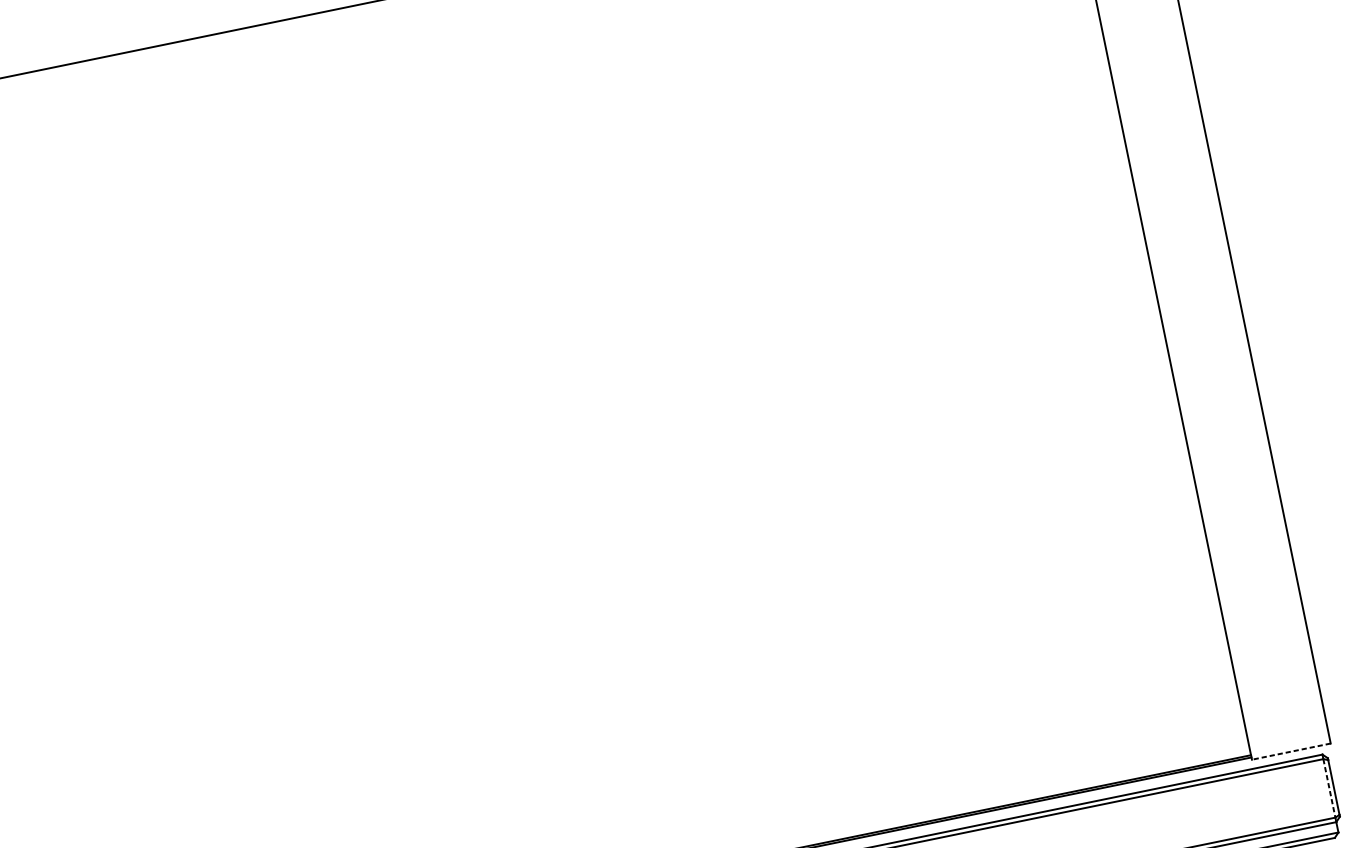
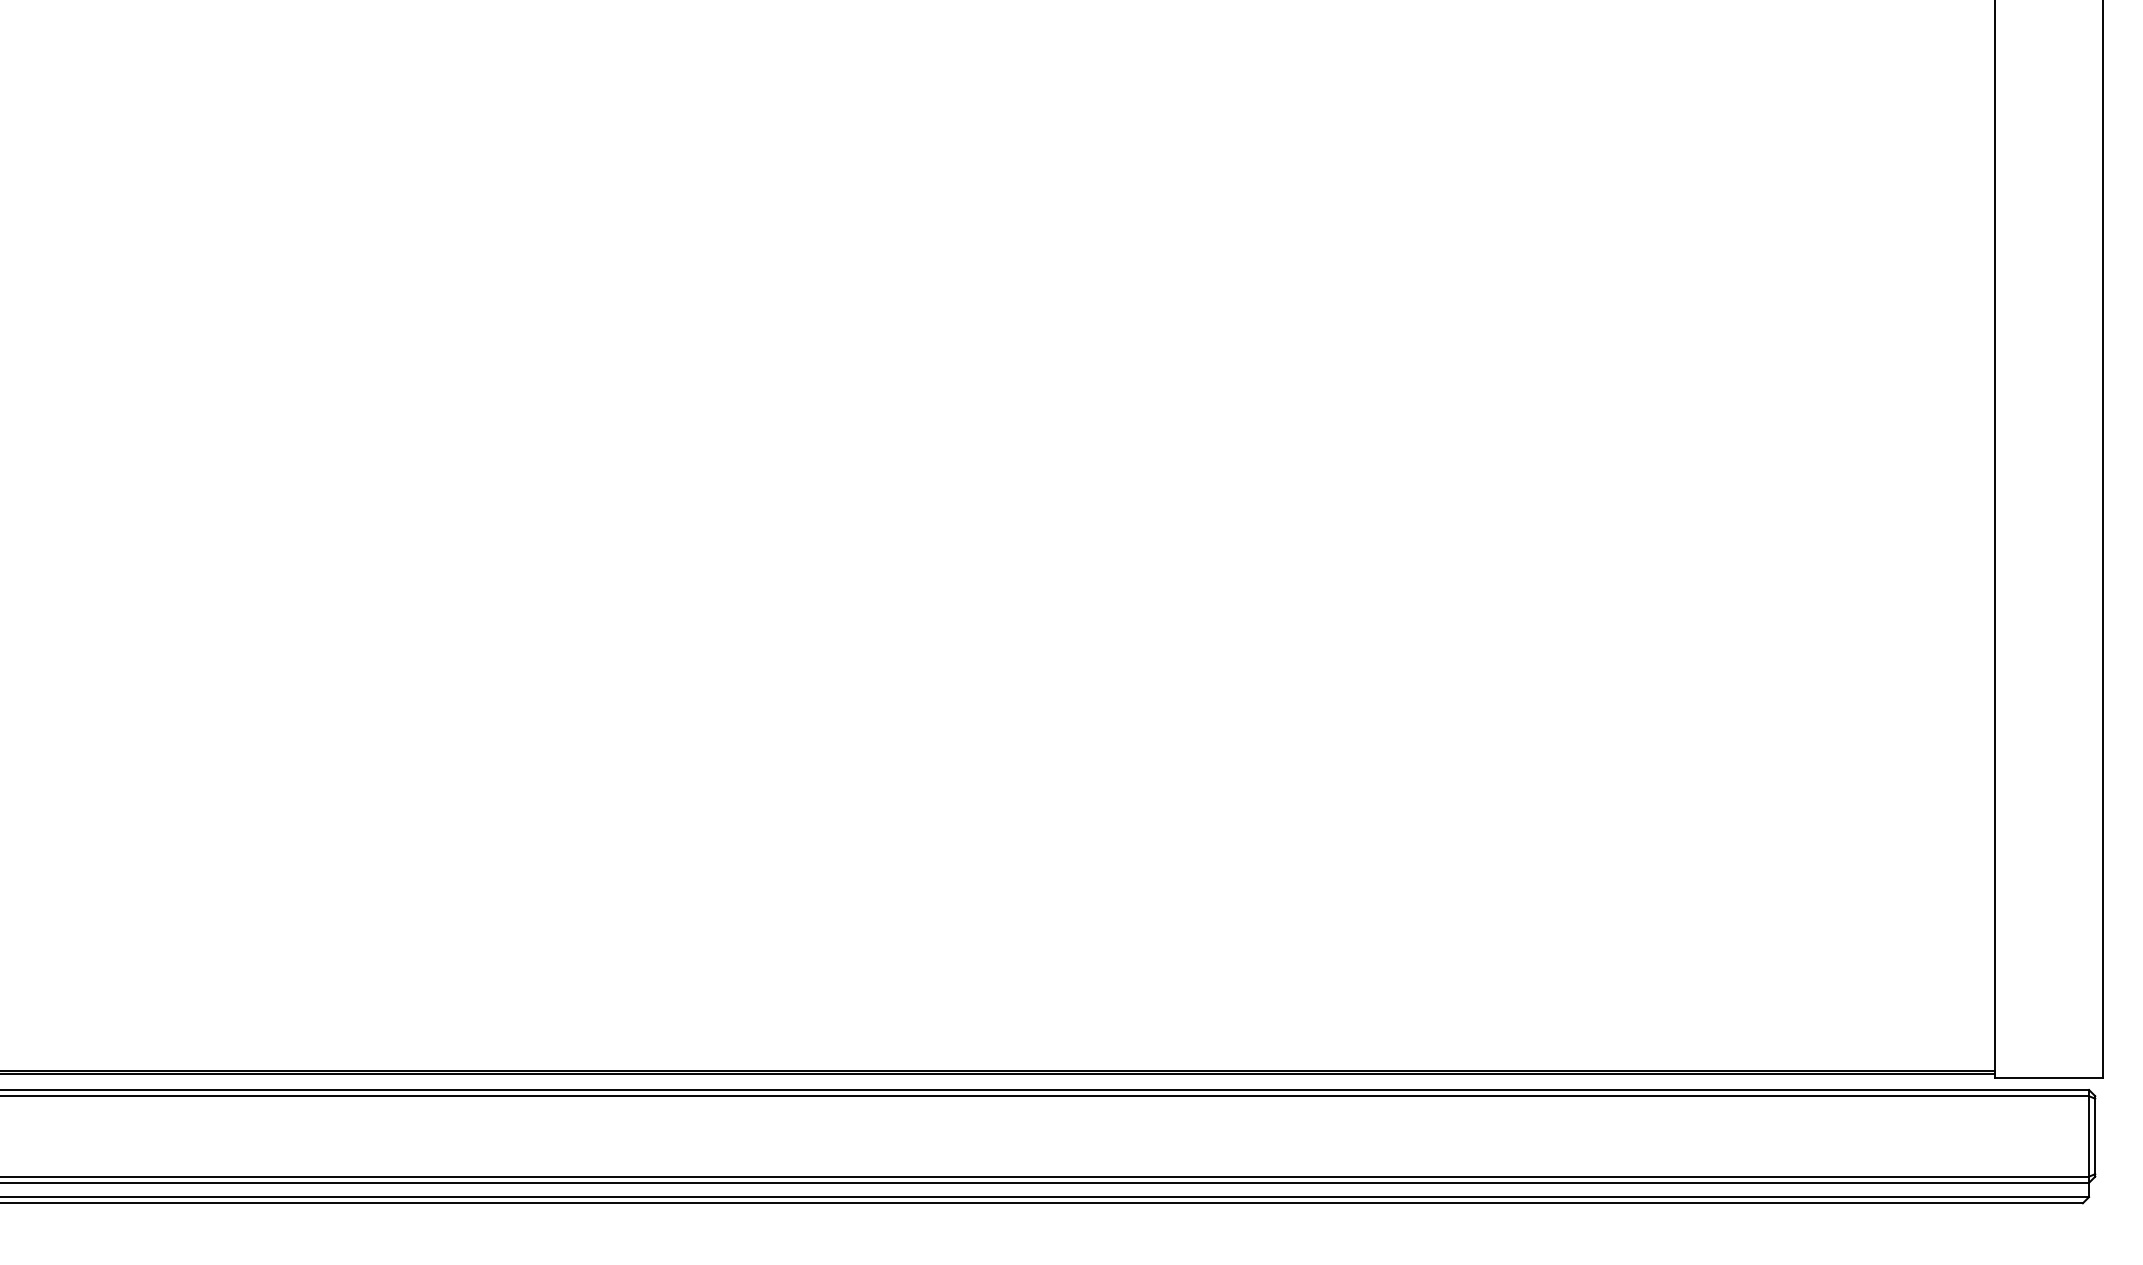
line: (1291, 751) -> (2048, 1077), dashed -> solid
line: (1329, 788) -> (2089, 1136), dashed -> solid

